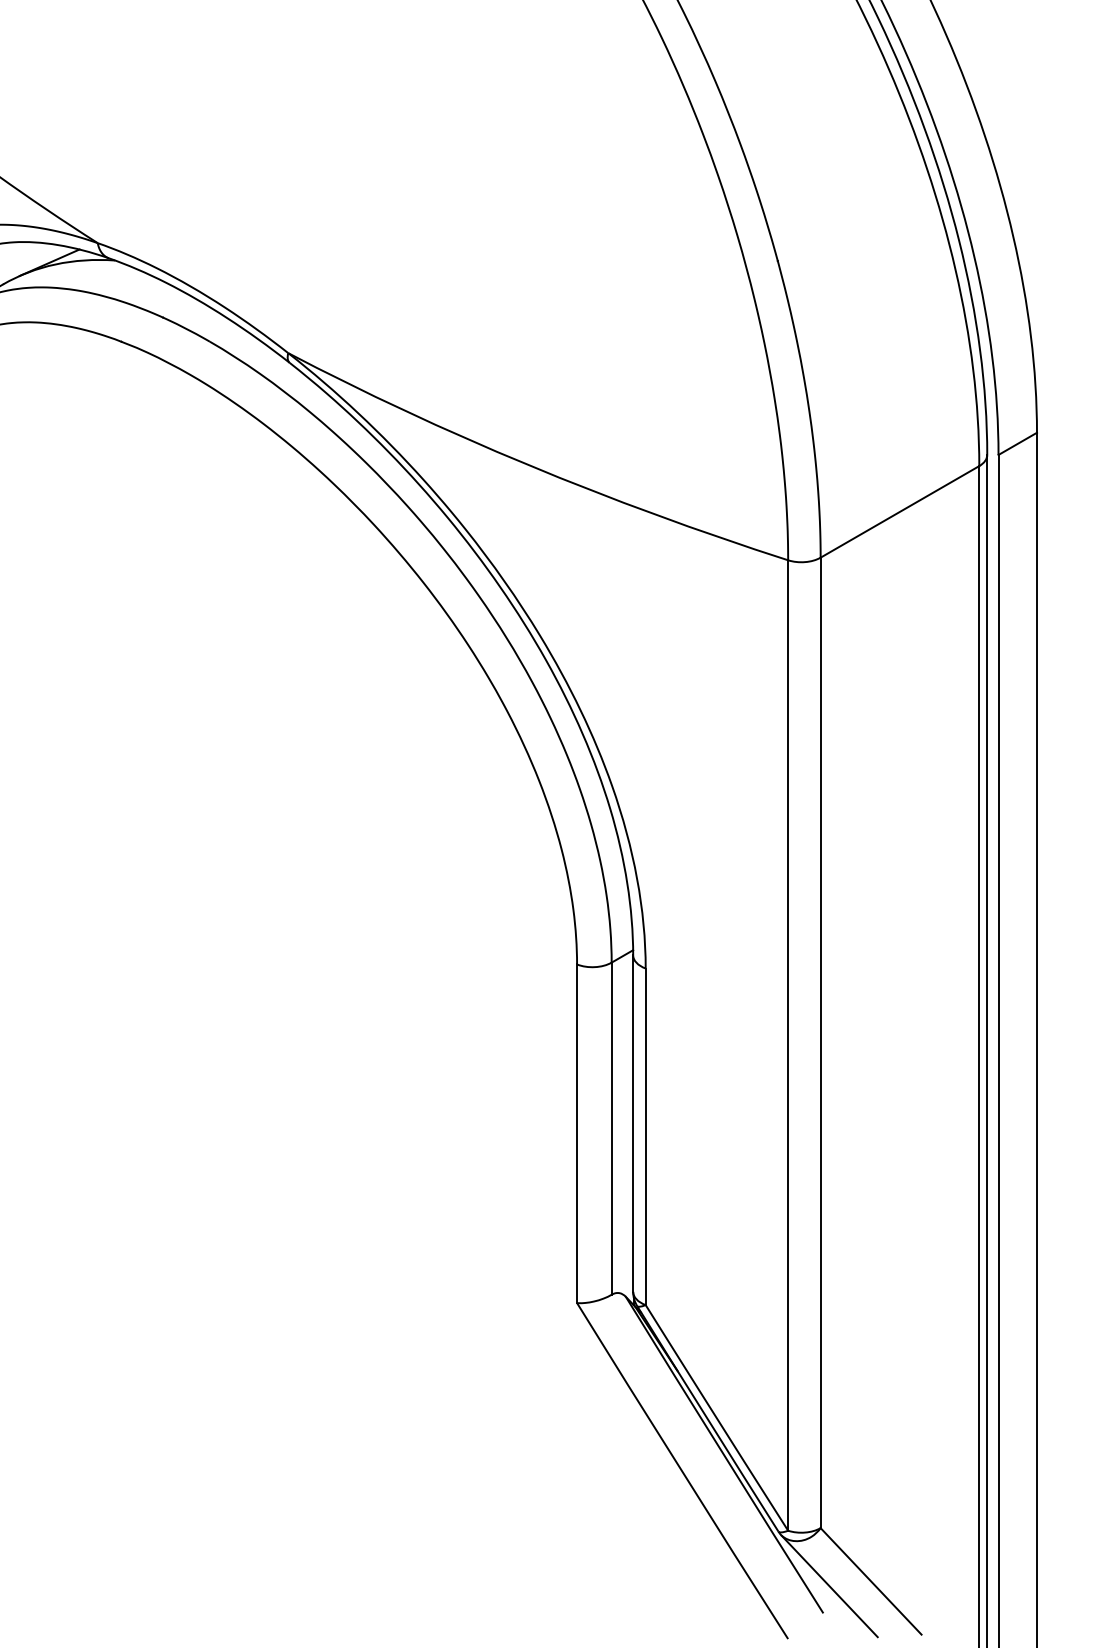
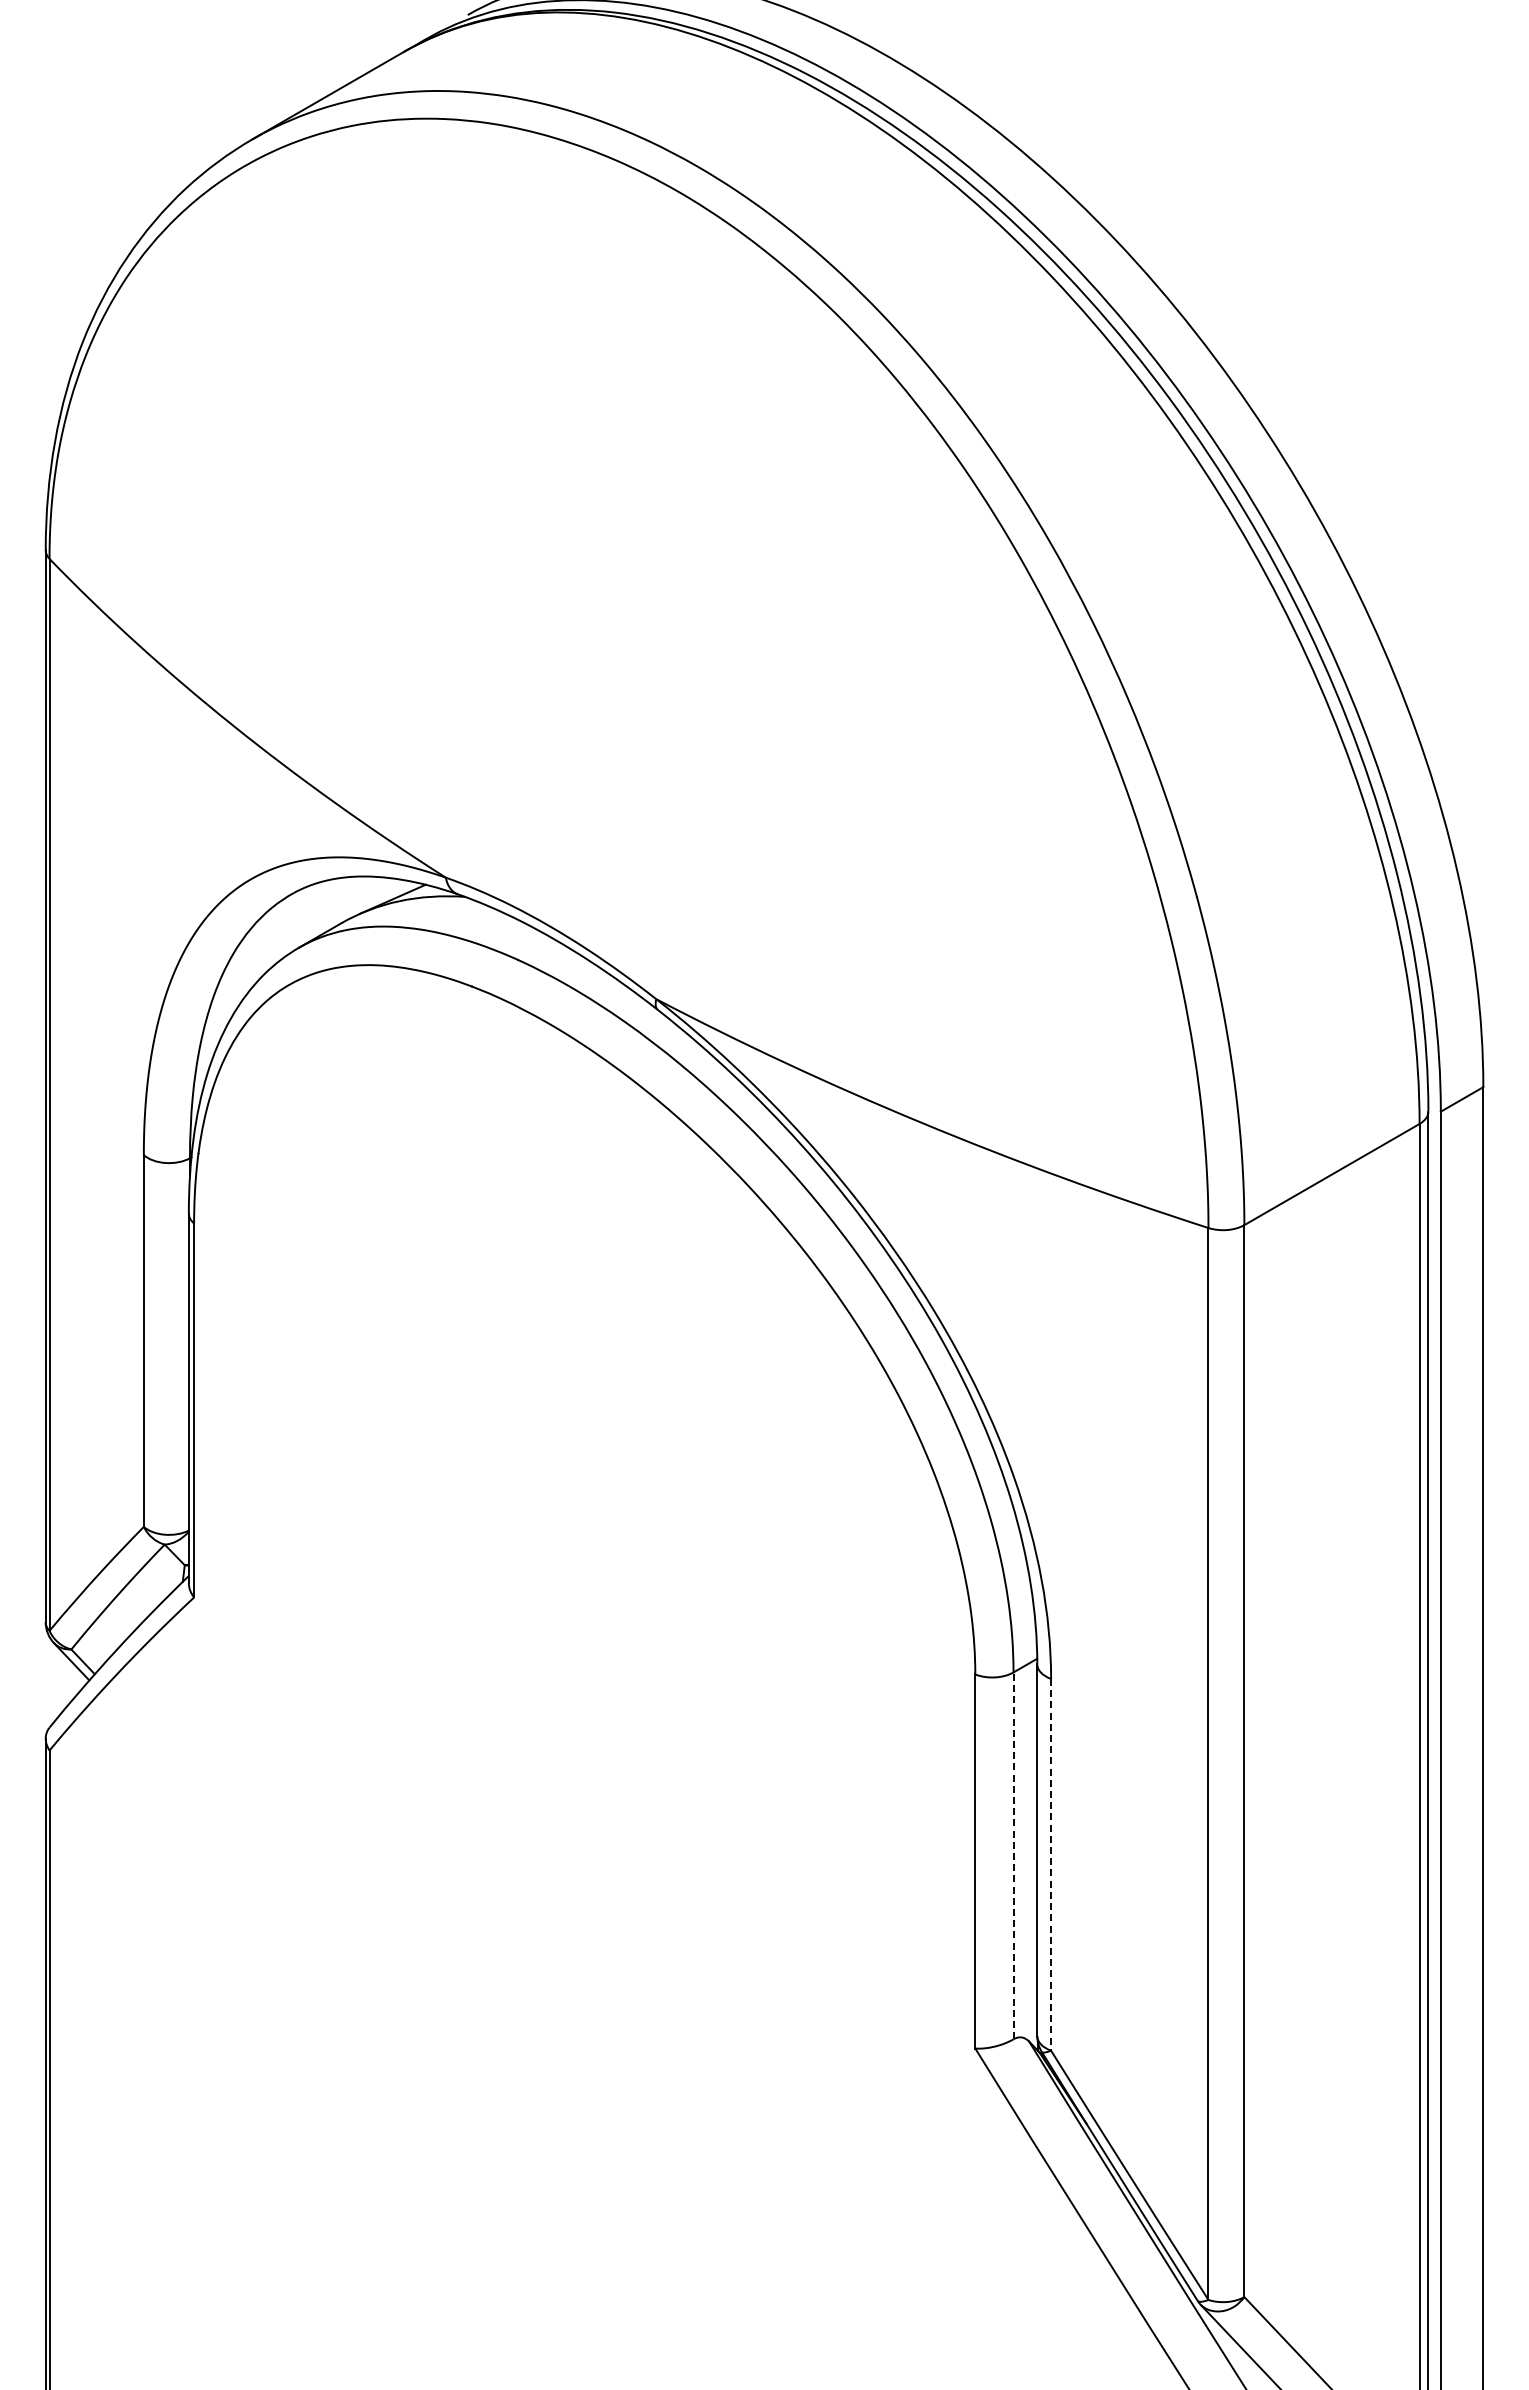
line: (611, 1128) -> (1013, 1855), solid -> dashed
line: (646, 1136) -> (1051, 1864), solid -> dashed

